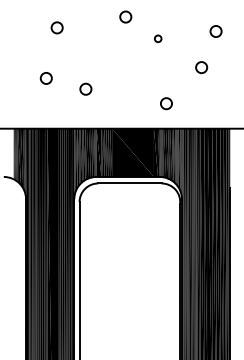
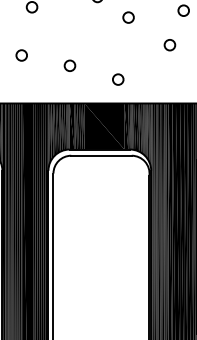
circle: (157, 38) -> (127, 17), size x1.67
circle: (85, 88) -> (69, 65), moved
circle: (166, 103) -> (118, 79), moved

